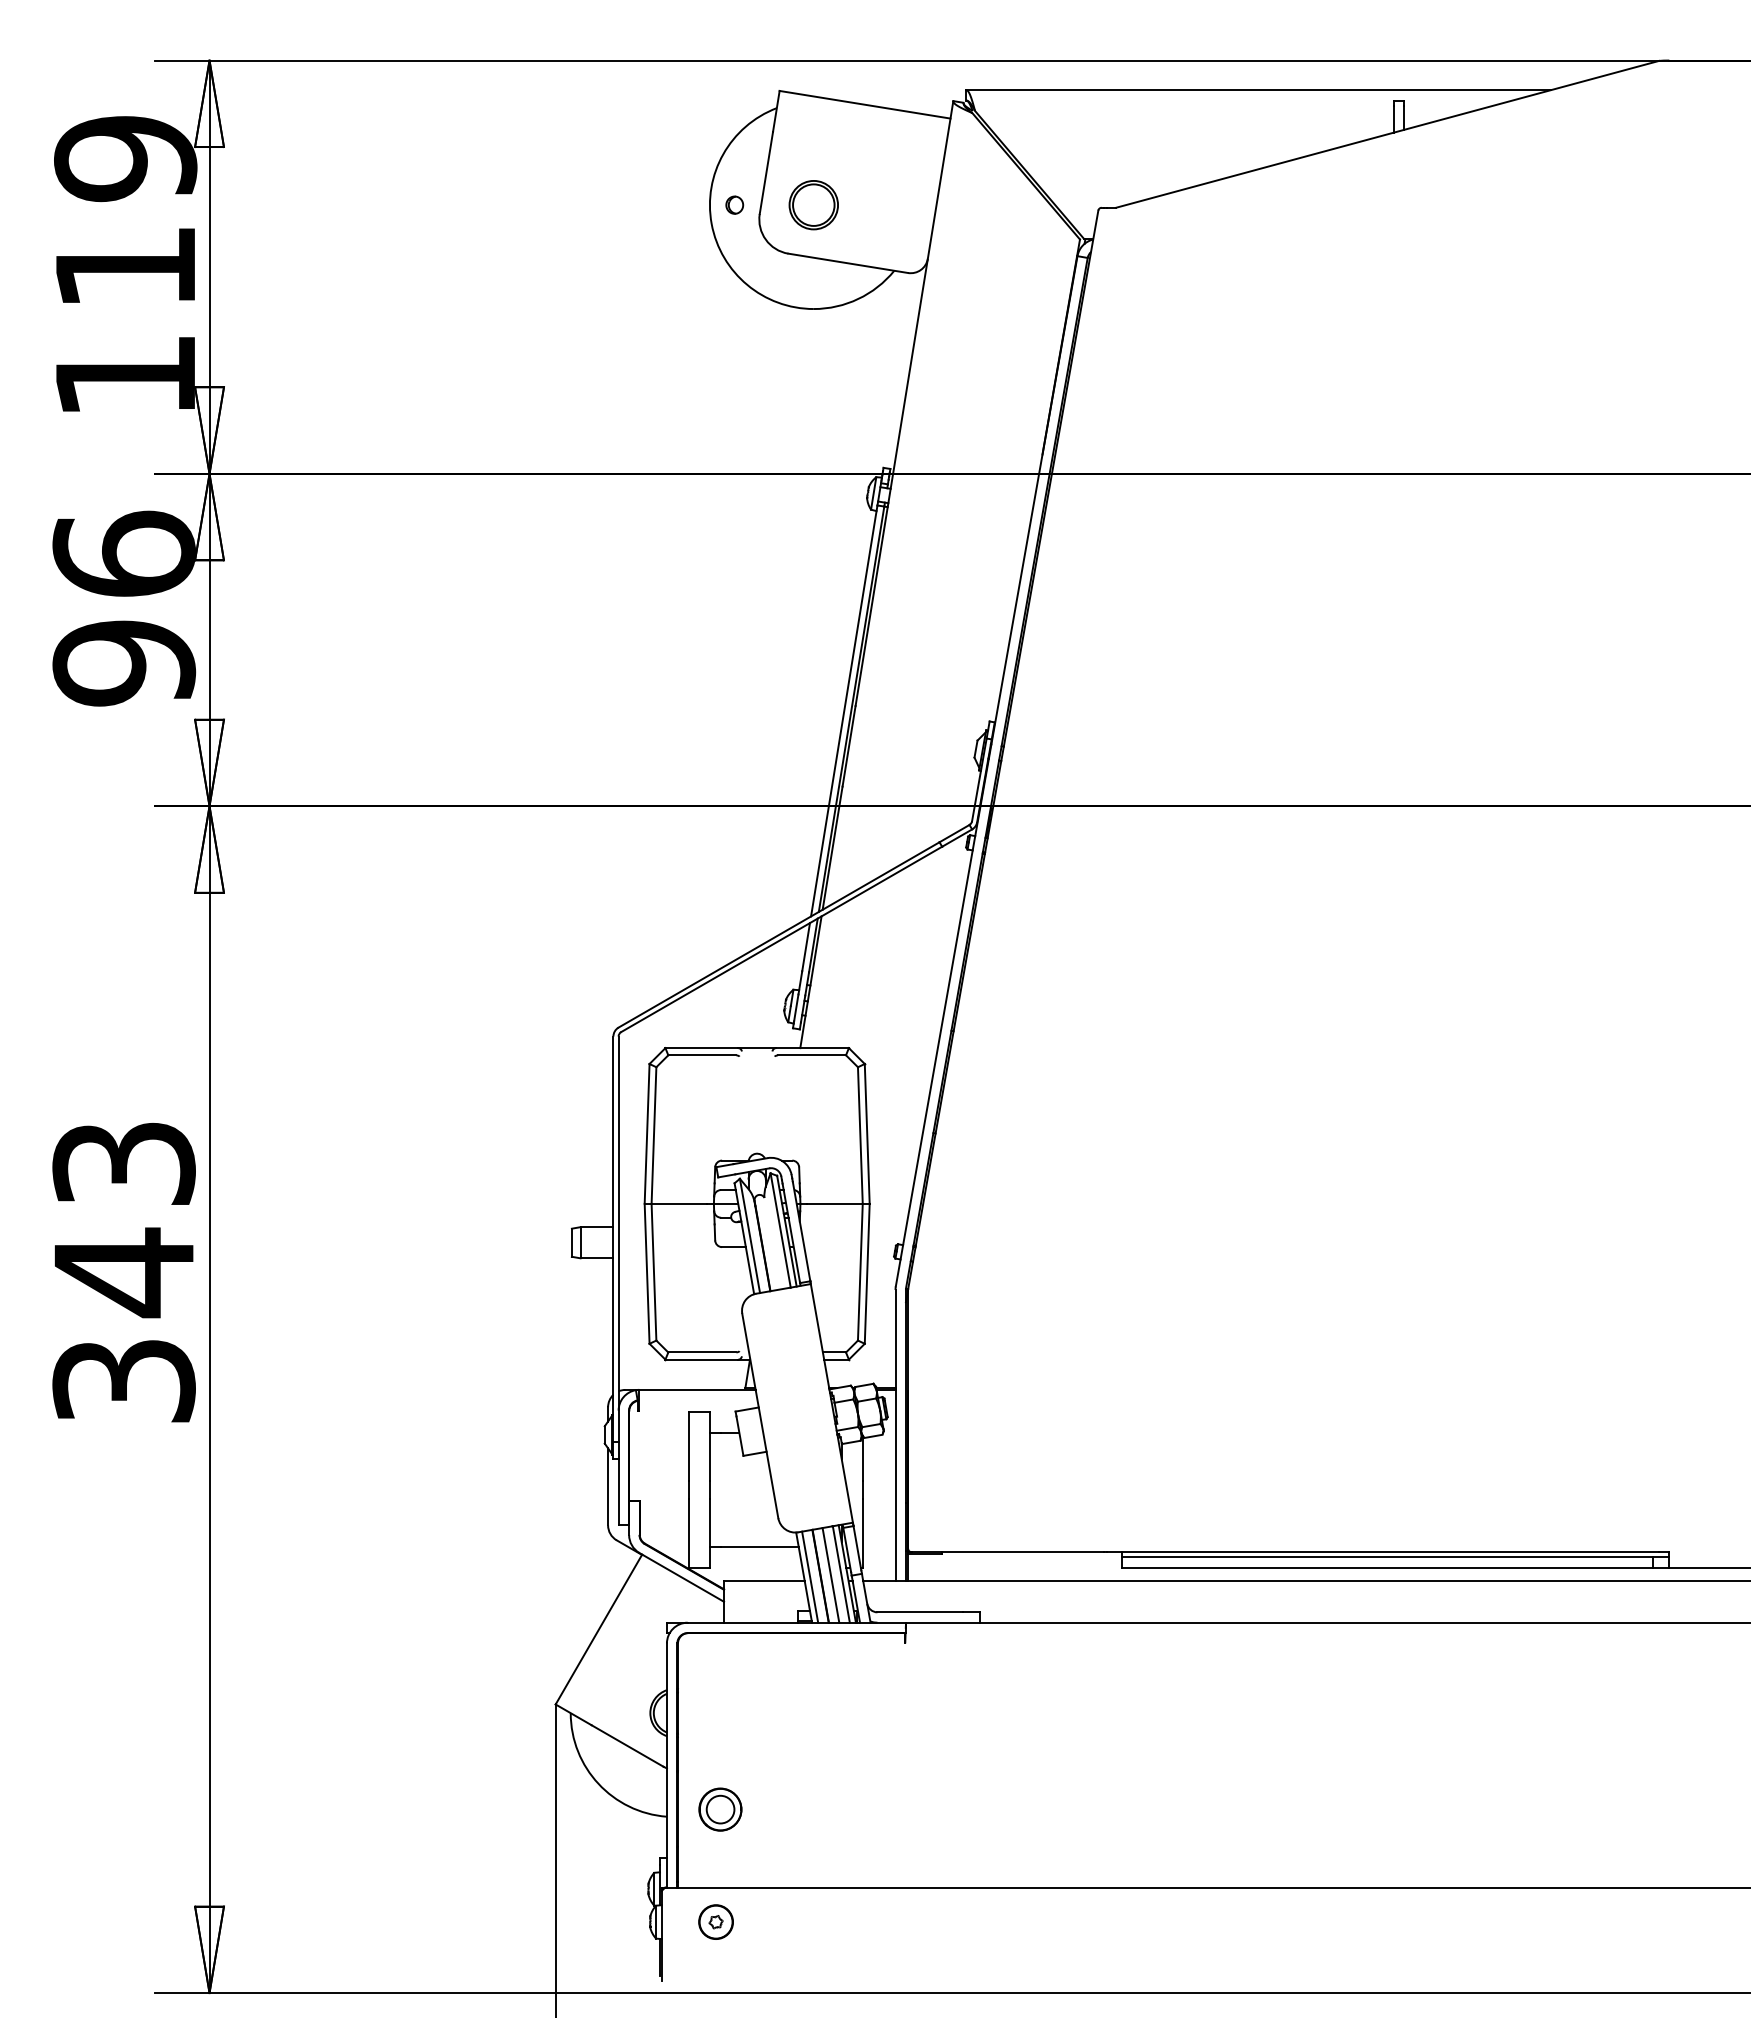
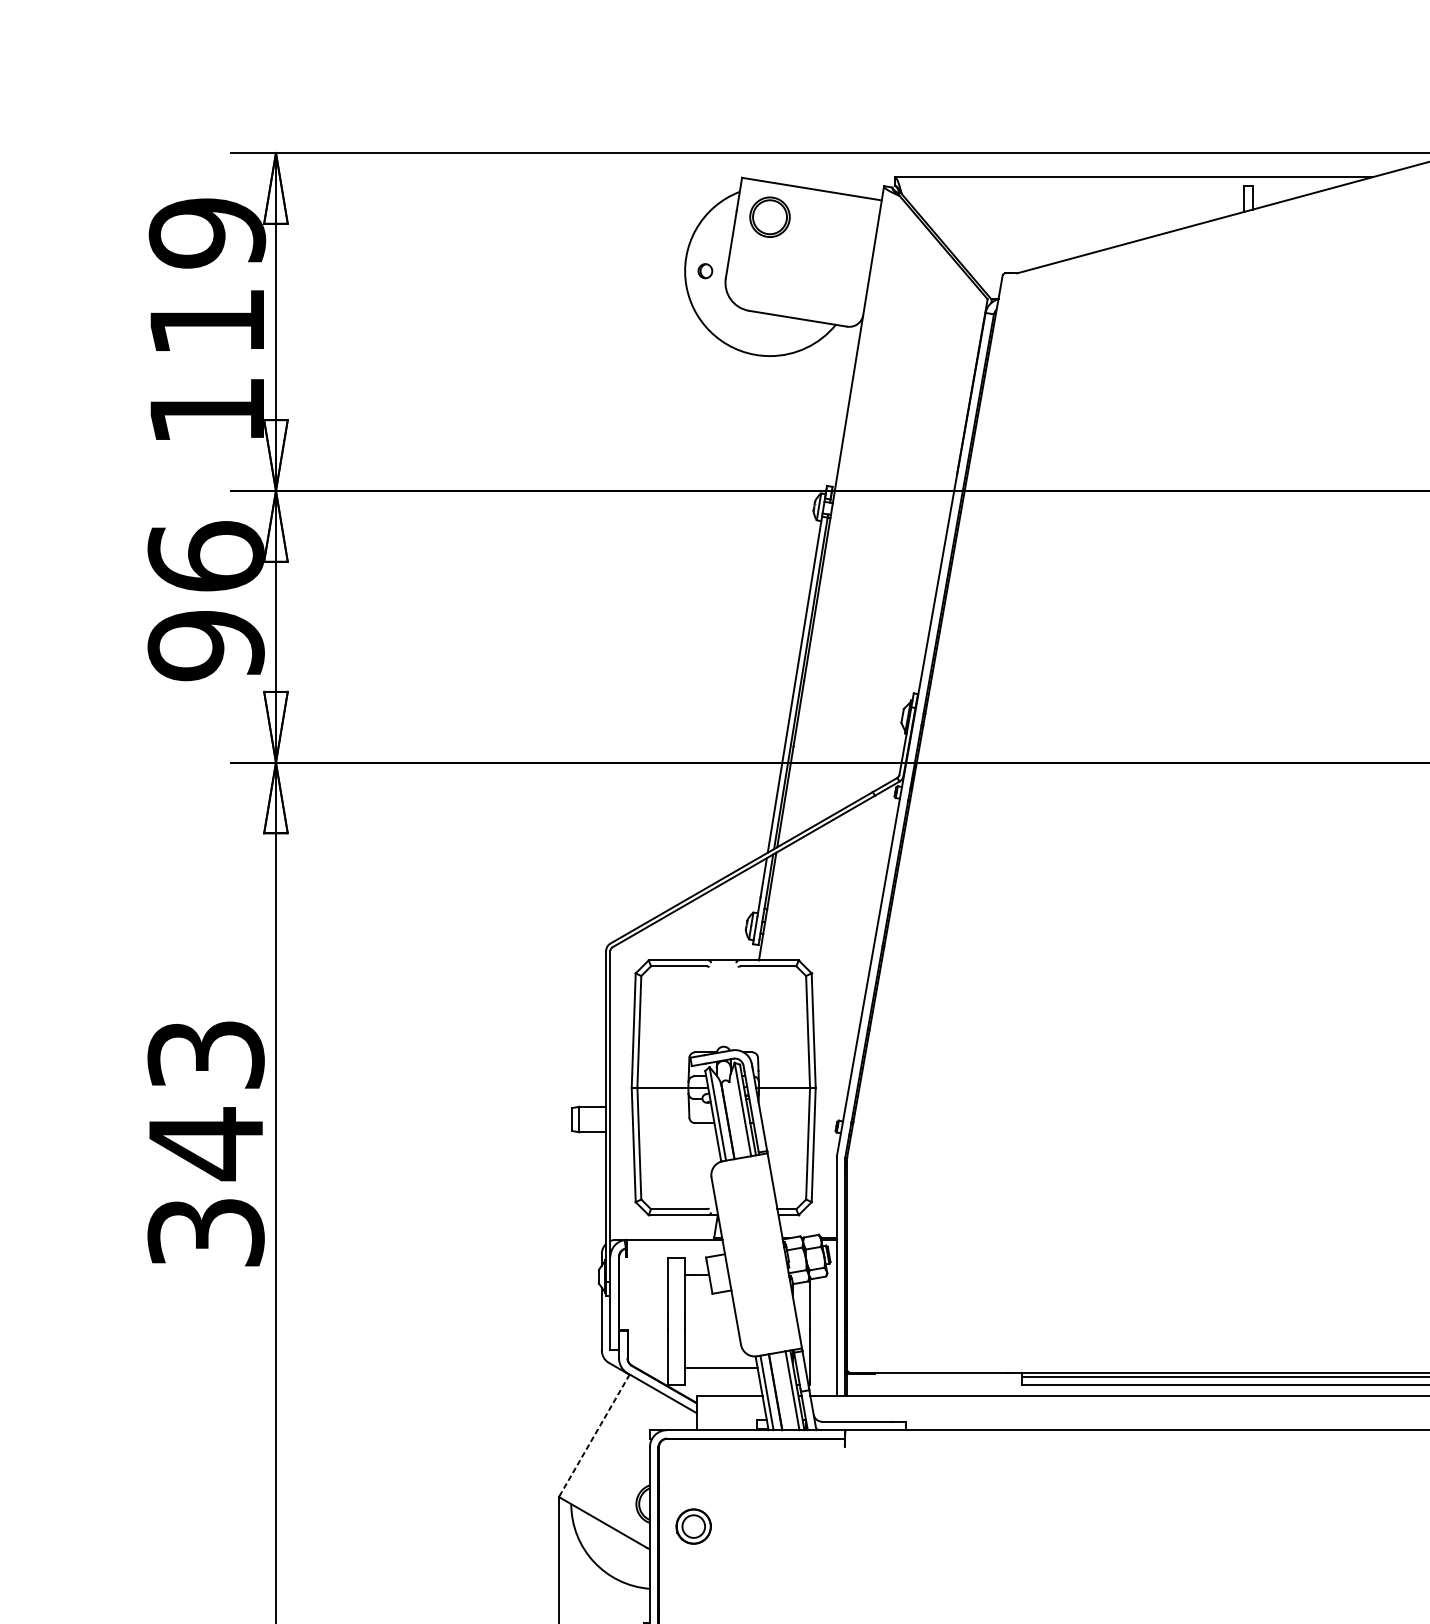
part: (813, 205) -> (769, 217), moved
line: (830, 1575) -> (783, 1391), removed
line: (598, 1629) -> (593, 1435), solid -> dashed
part: (720, 1809) -> (693, 1526), moved

